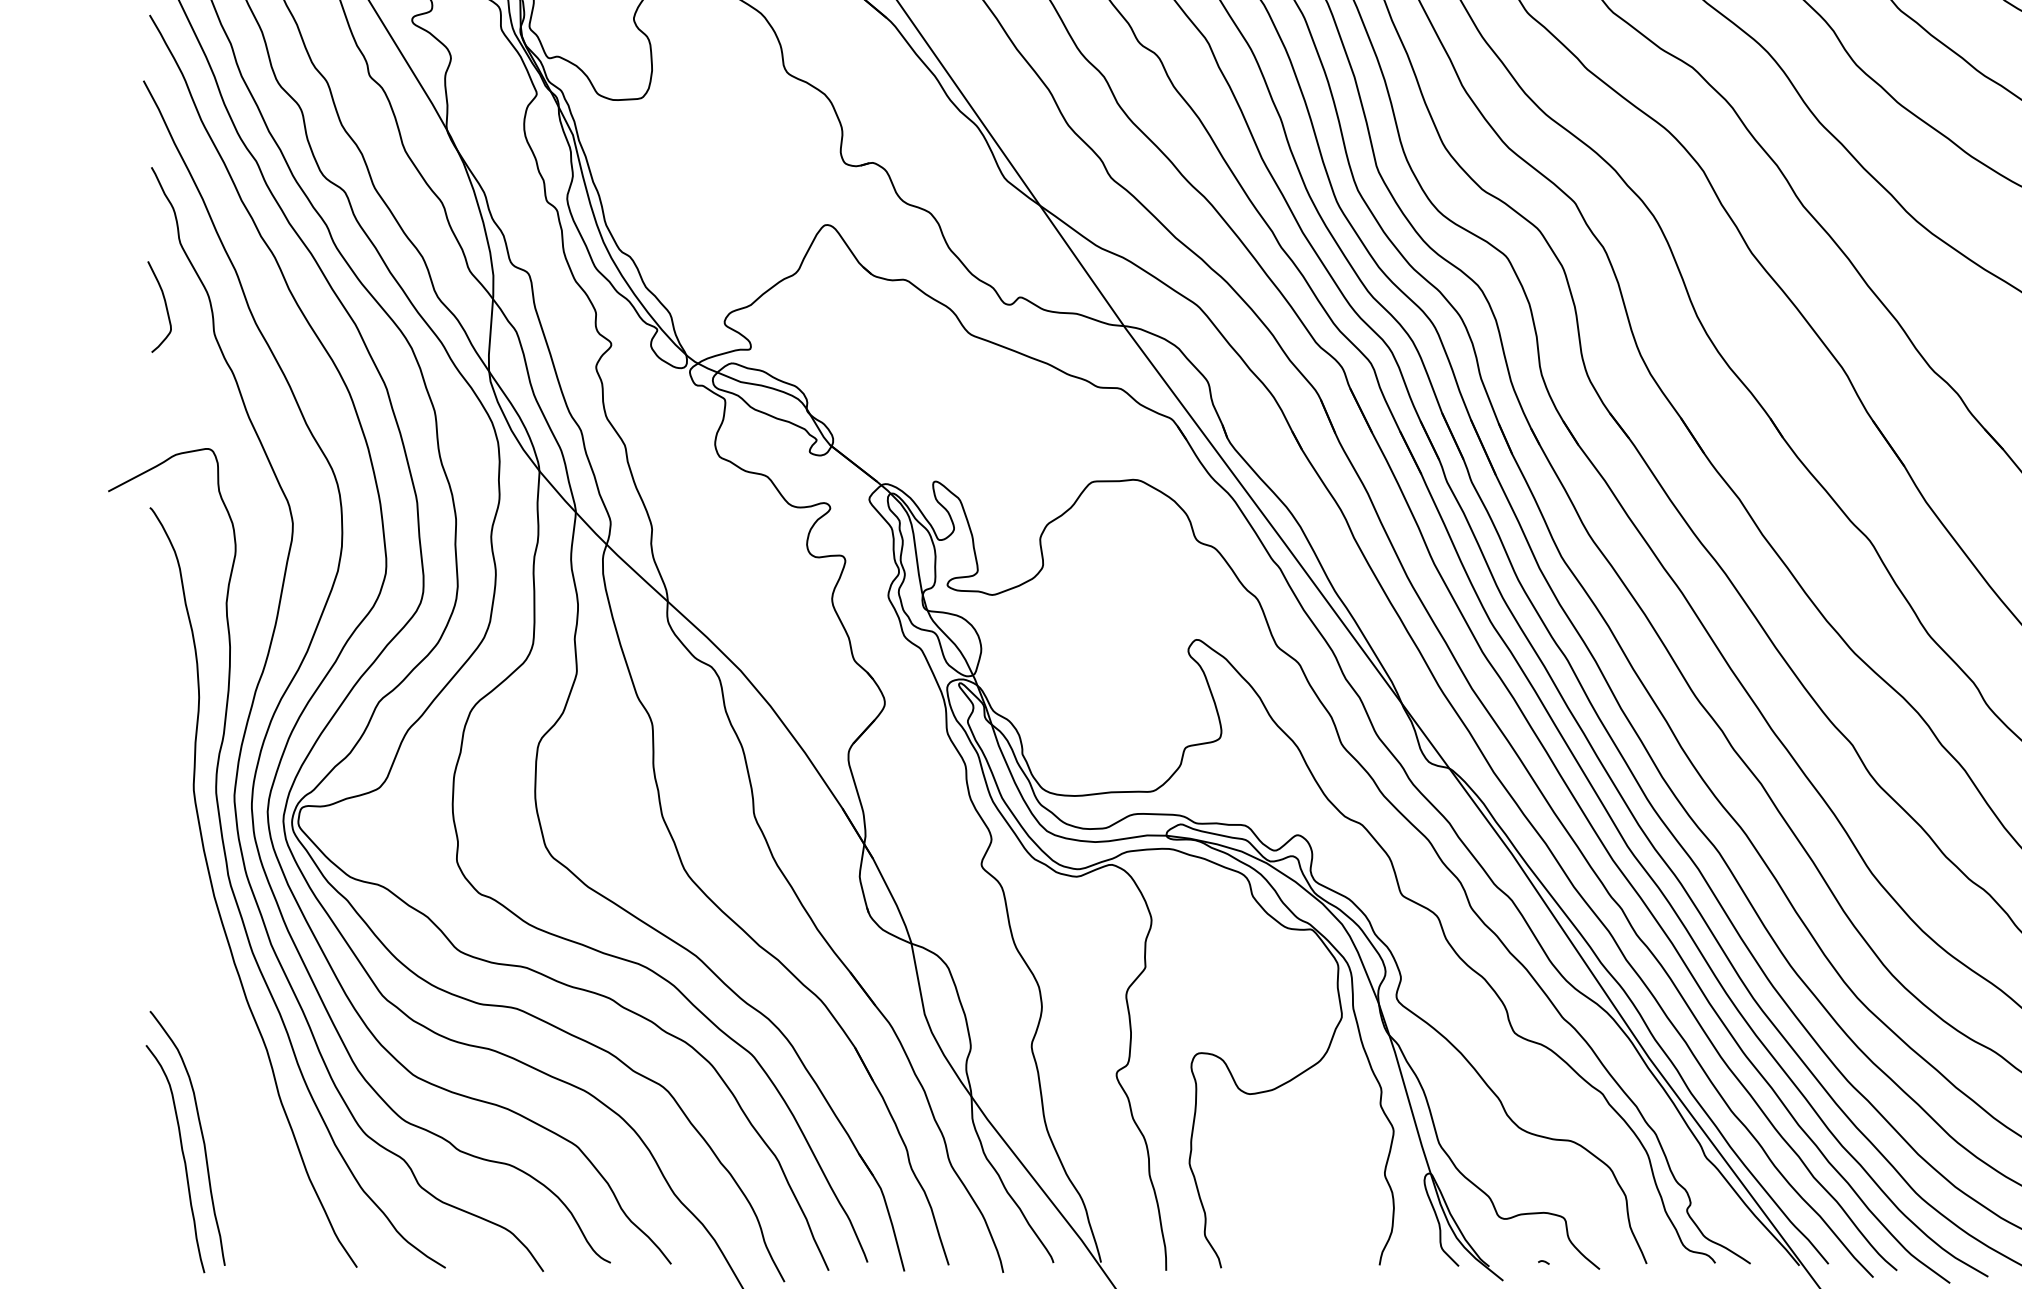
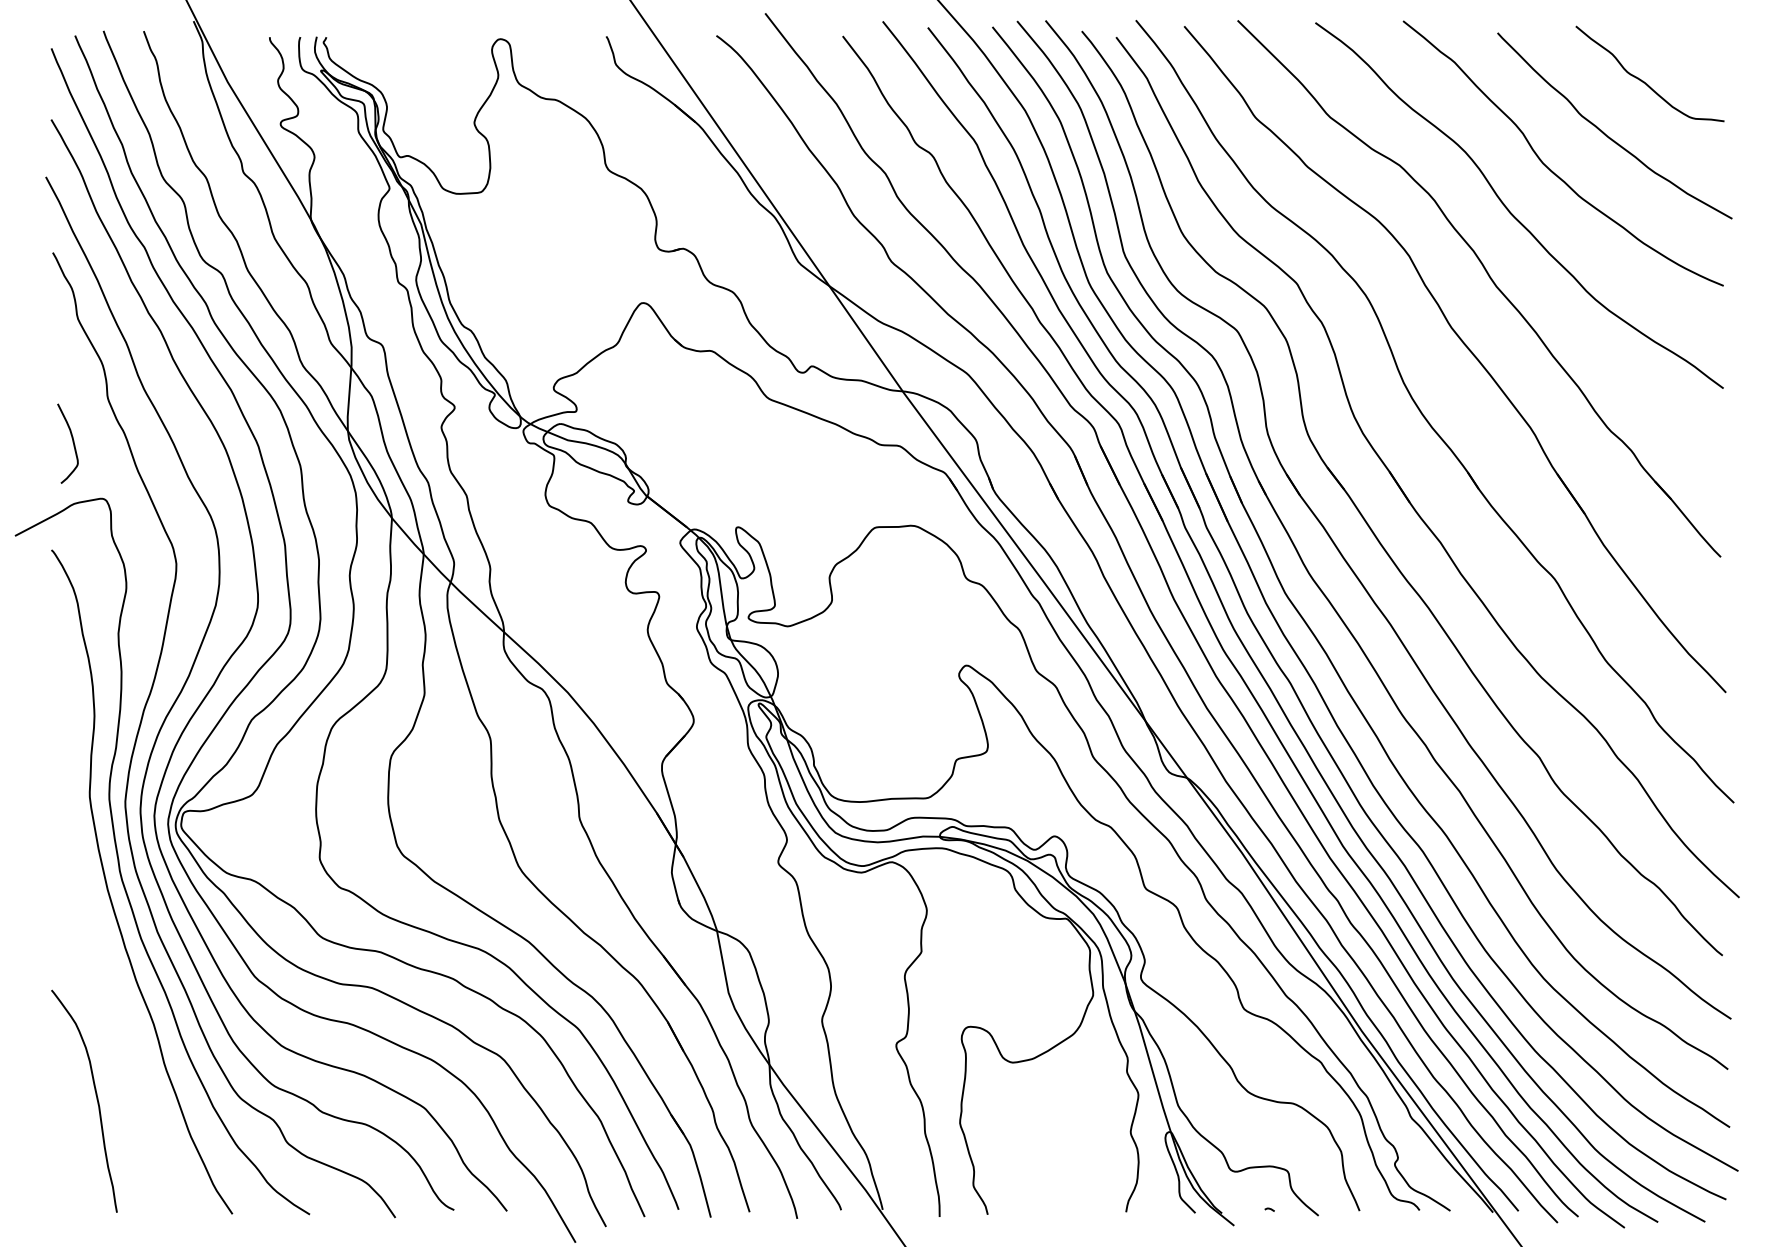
curve: (164, 305) -> (72, 442), moved
curve: (183, 1159) -> (80, 1119), removed

